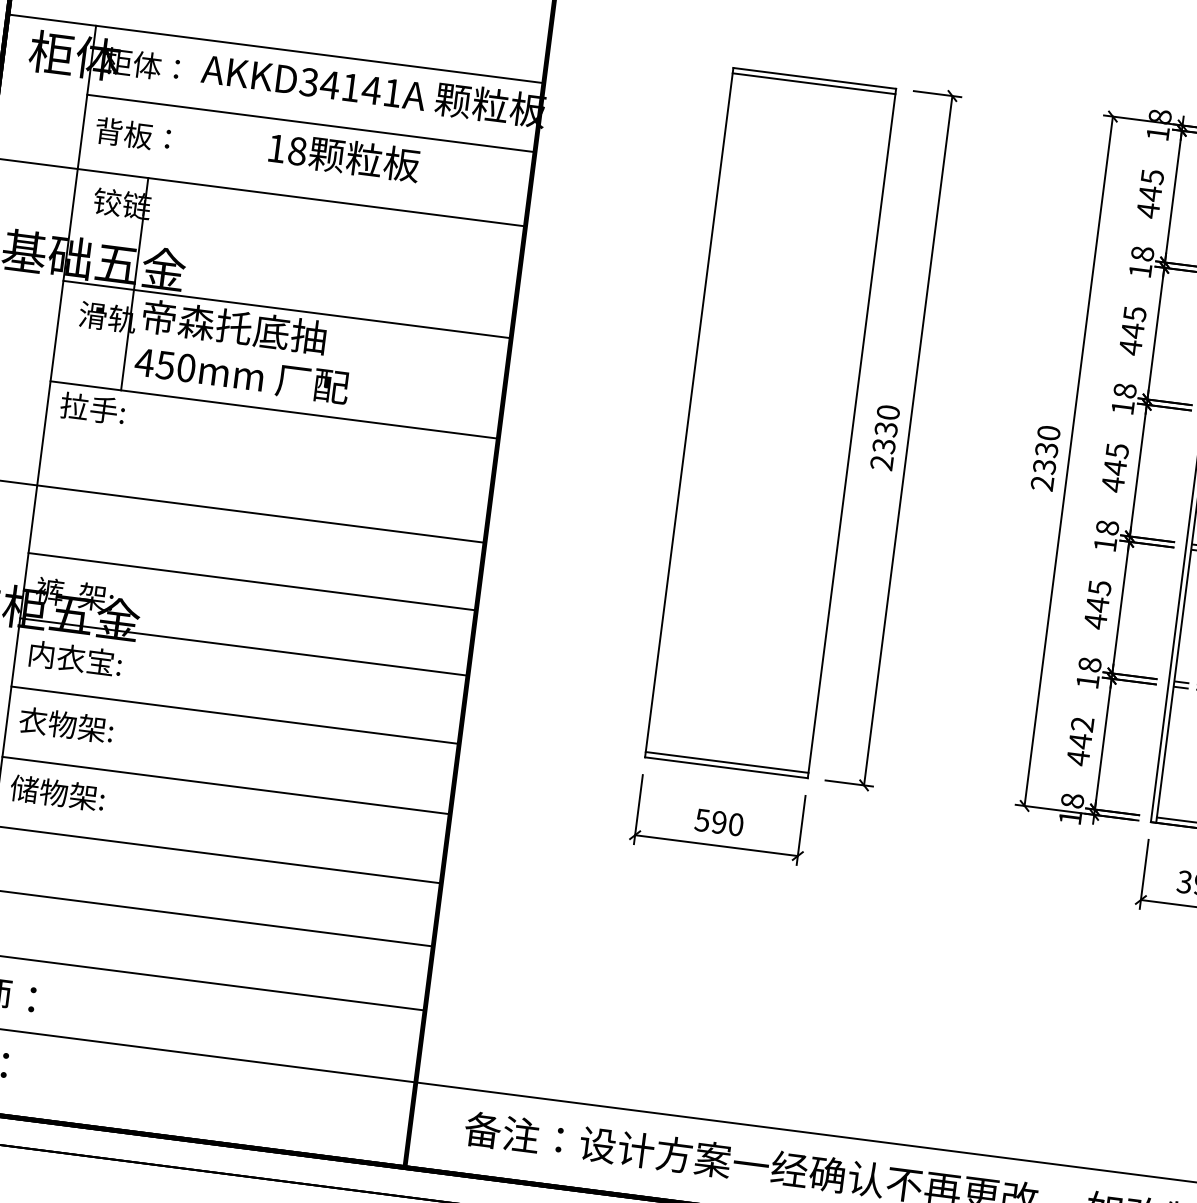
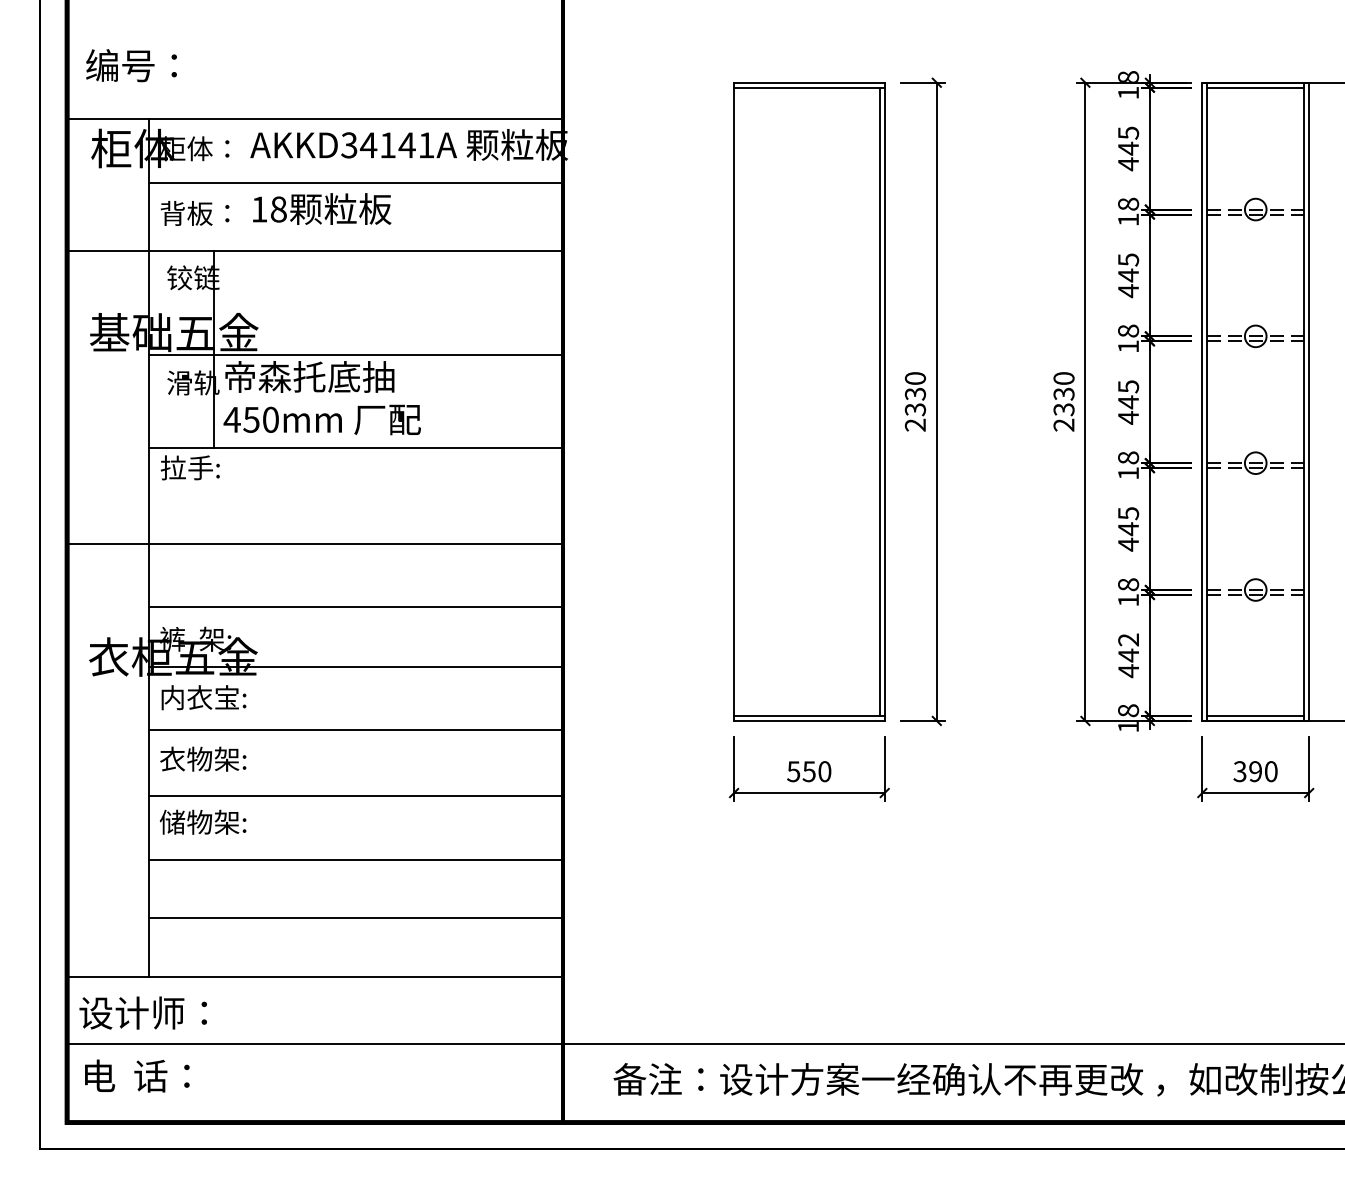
text: (344, 156) -> (322, 208), moved
line: (846, 432) -> (879, 401), added
text: (718, 822) -> (808, 771), 590 -> 550

